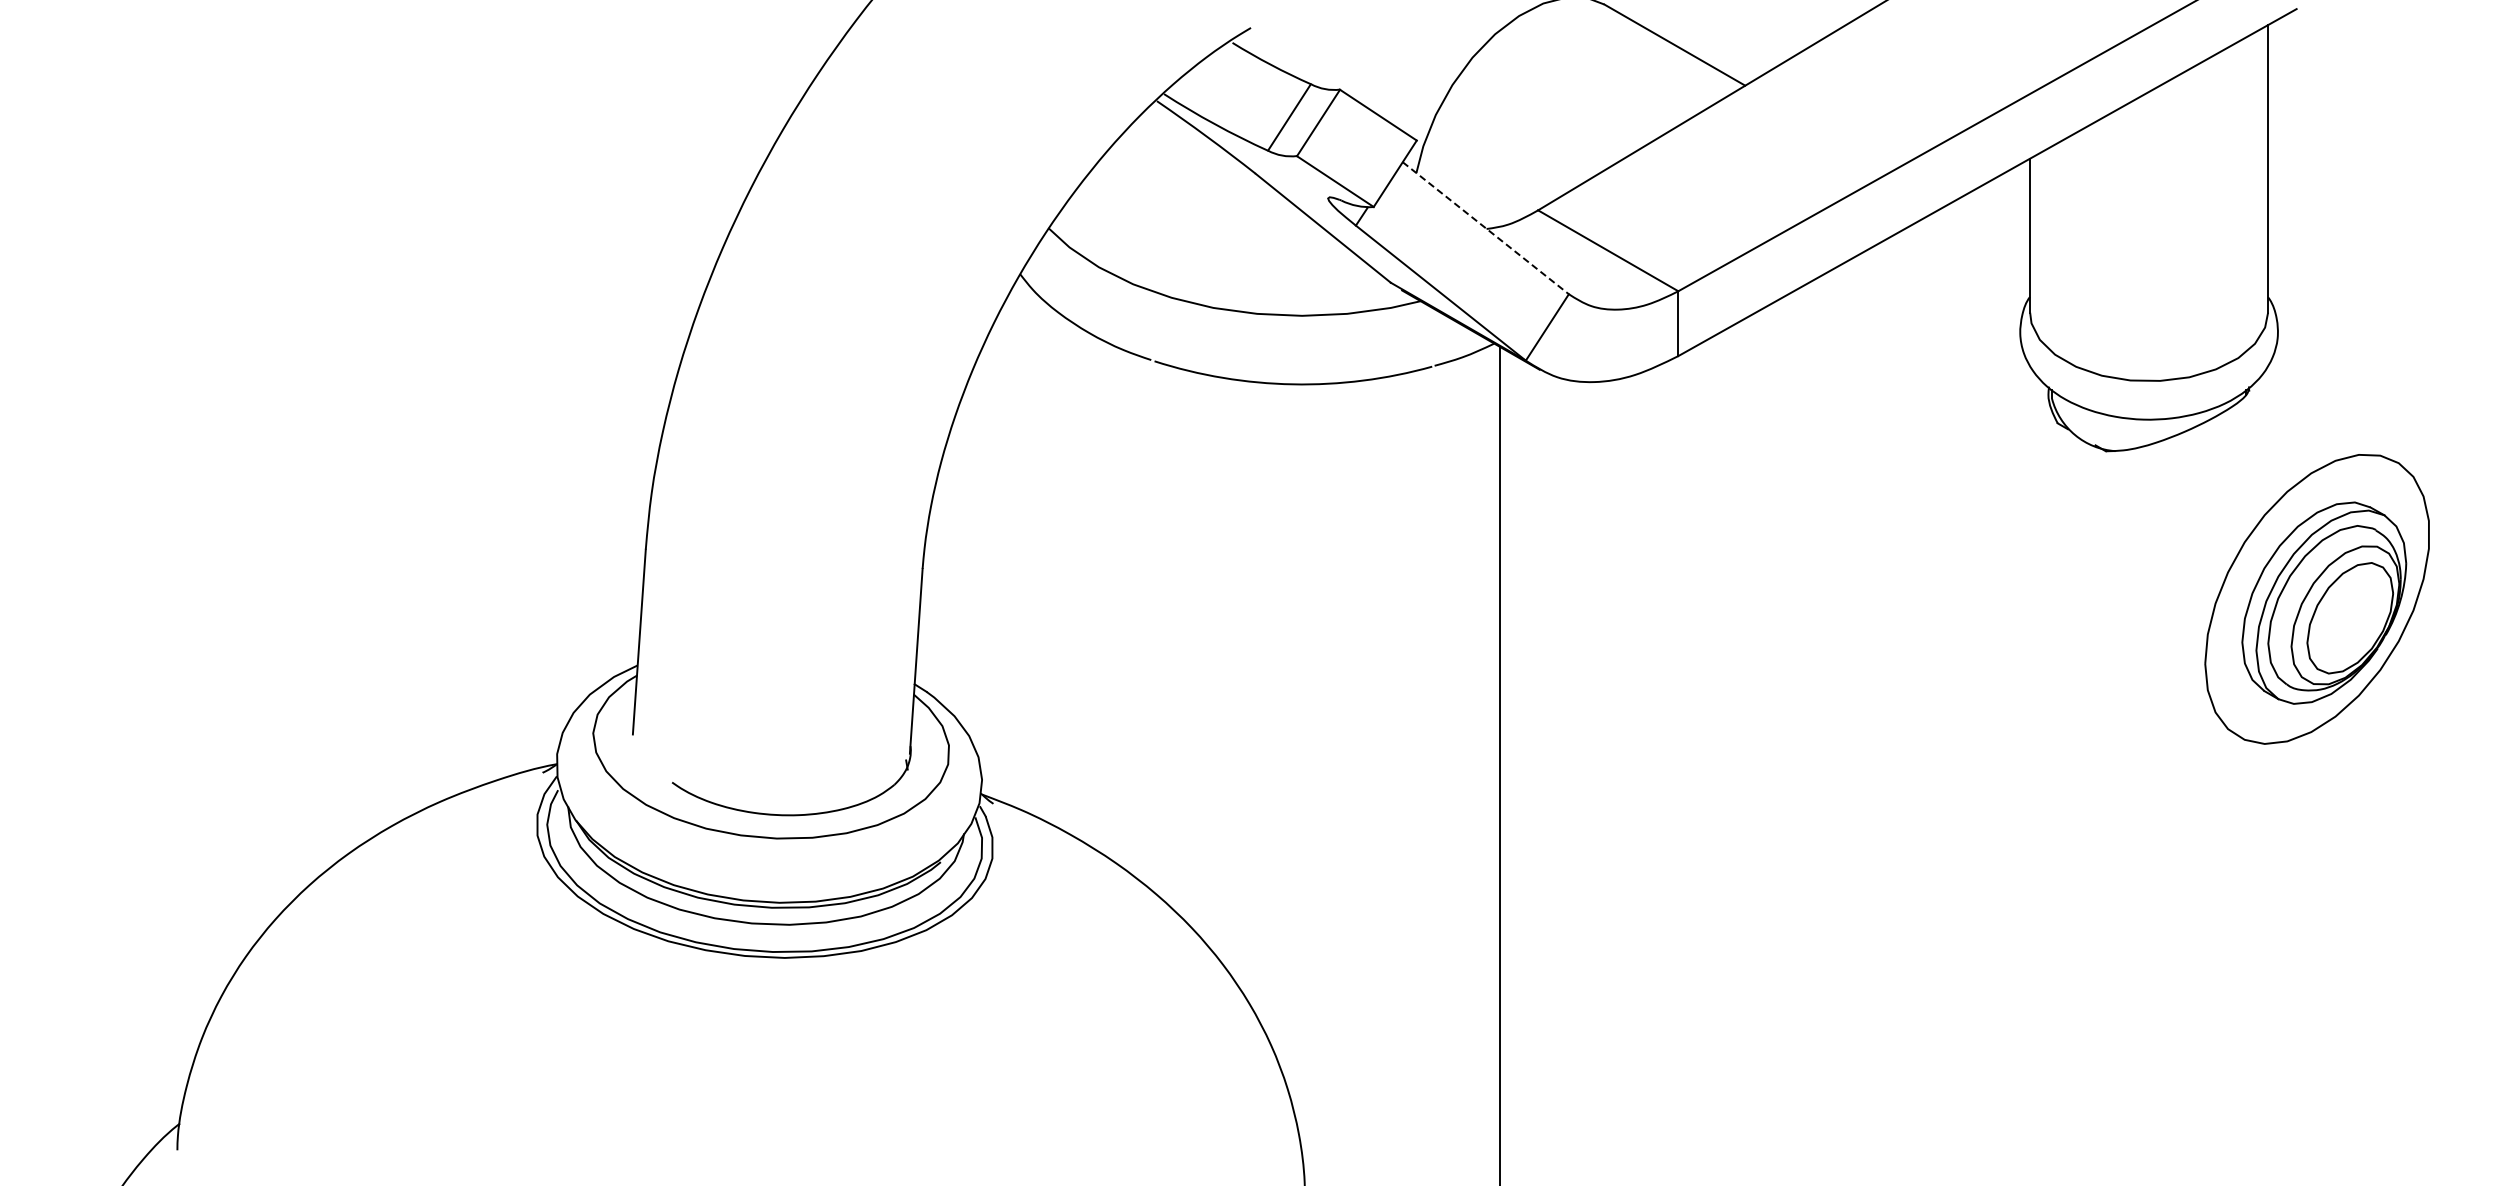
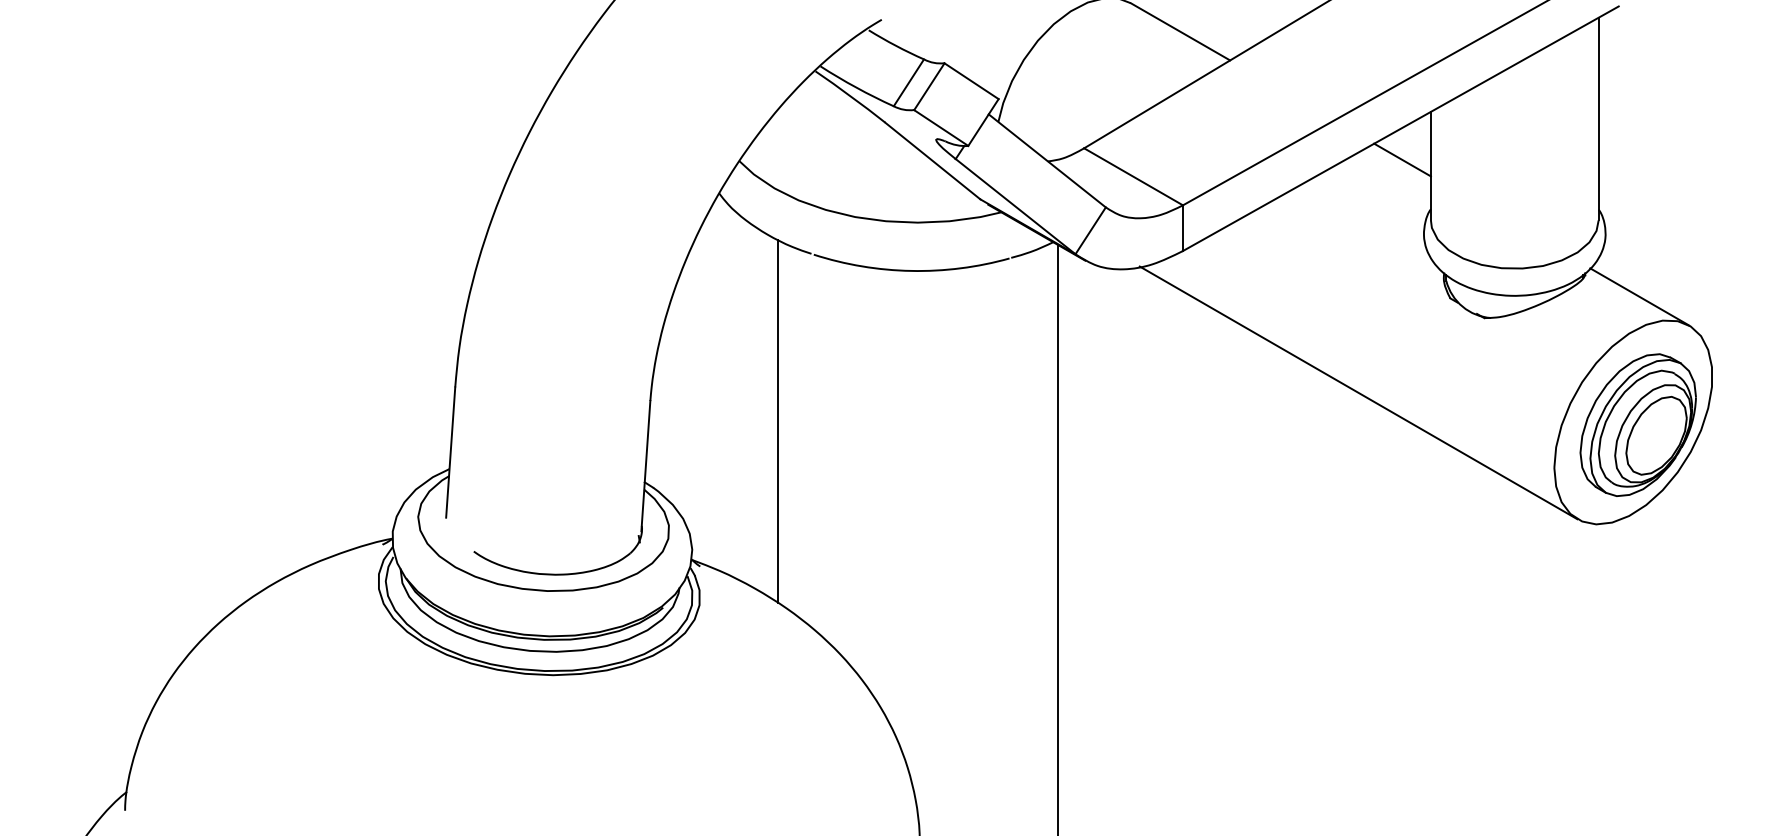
line: (1989, 226) -> (1402, 159), added
line: (1486, 228) -> (1047, 161), dashed -> solid
line: (2326, 420) -> (1639, 296), added
line: (1927, 557) -> (1358, 392), added
line: (1103, 597) -> (777, 421), added

